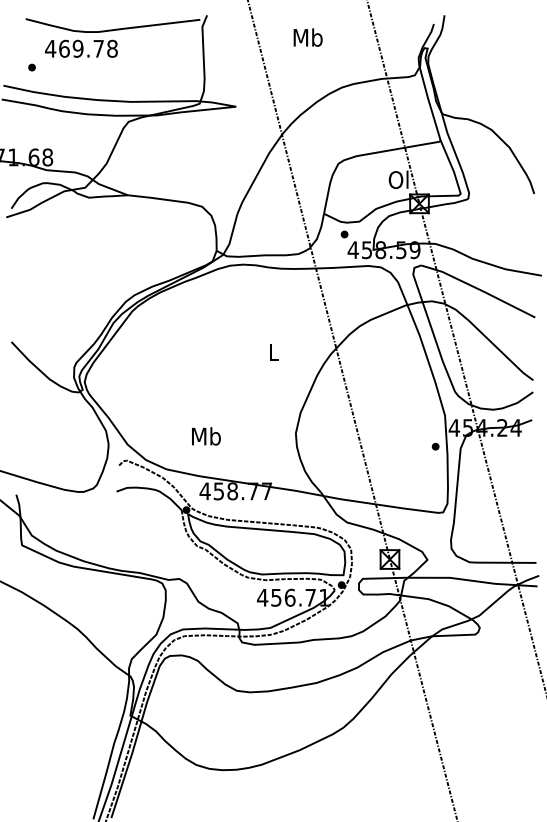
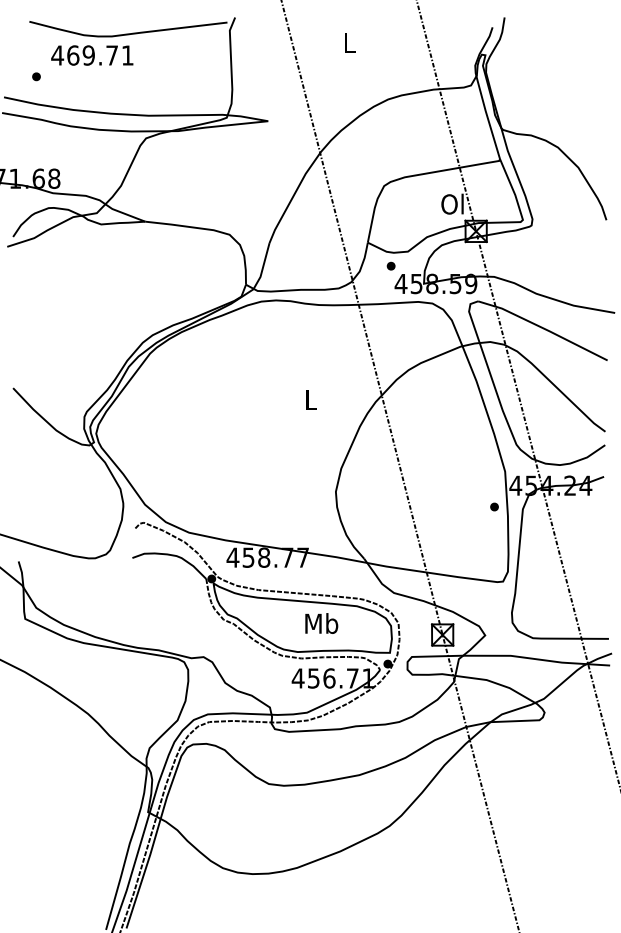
text: (307, 37) -> (349, 42), Mb -> L
text: (112, 48) -> (127, 55), 469.78 -> 469.71
text: (206, 436) -> (321, 623), moved

